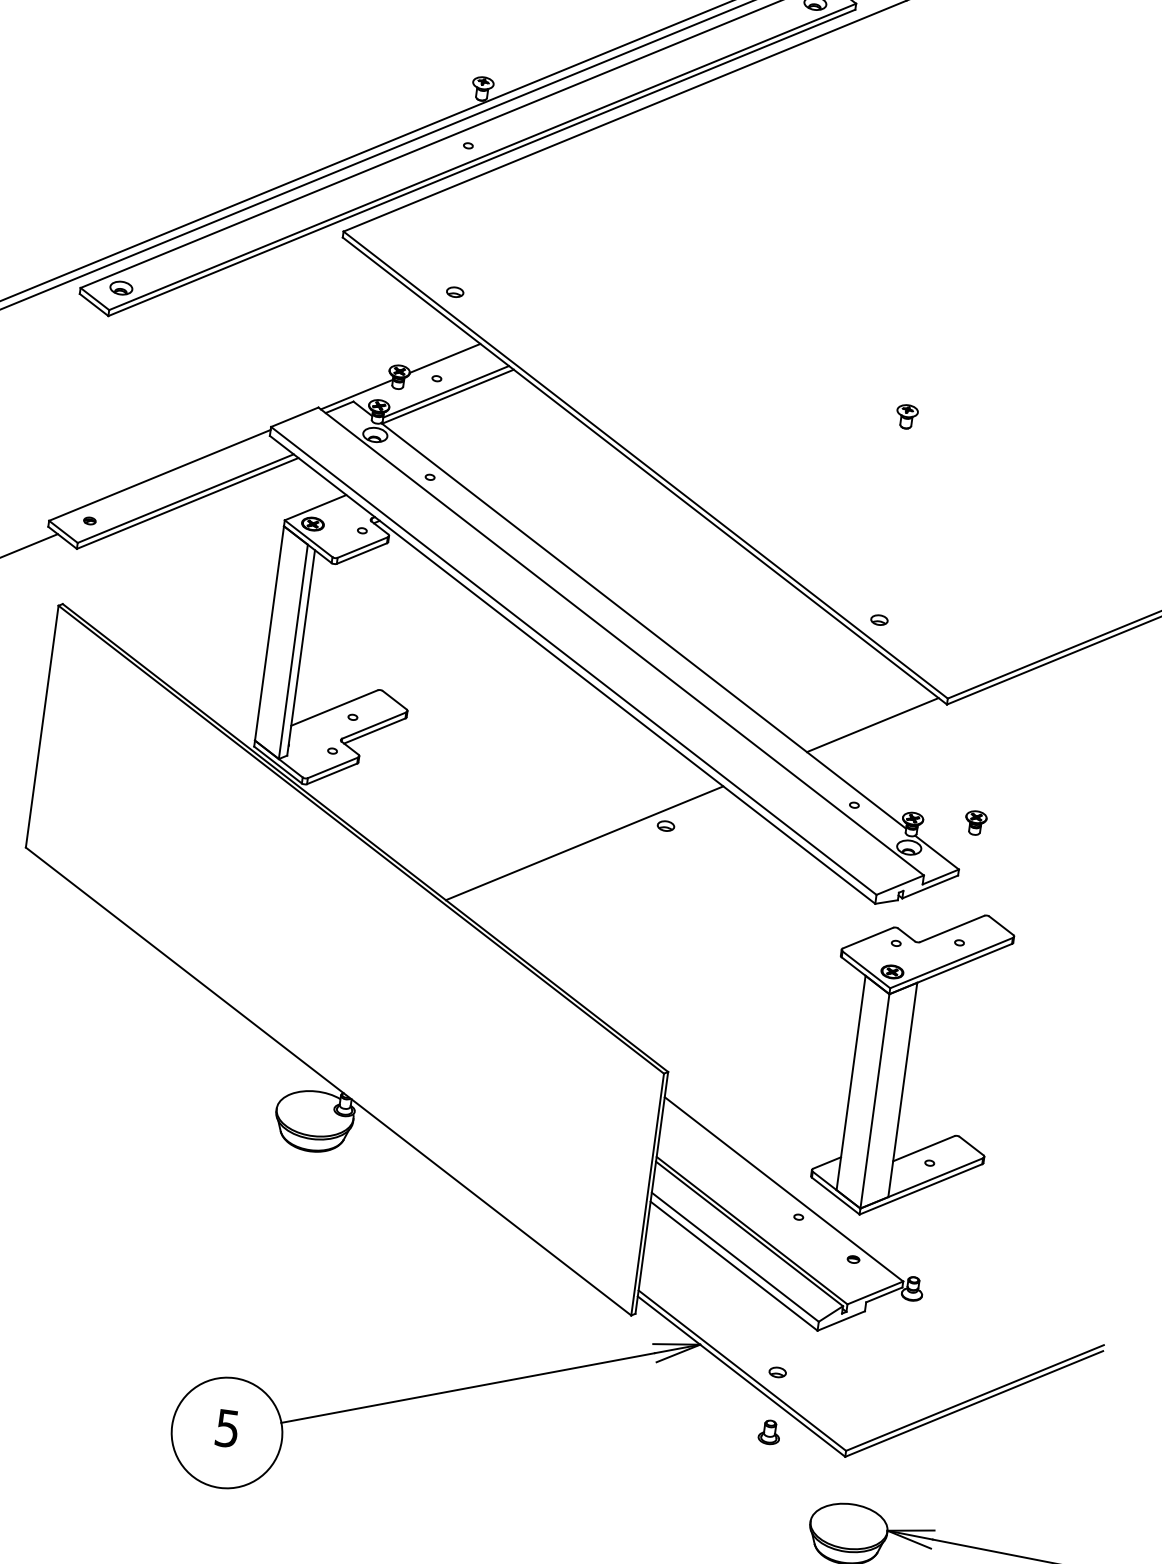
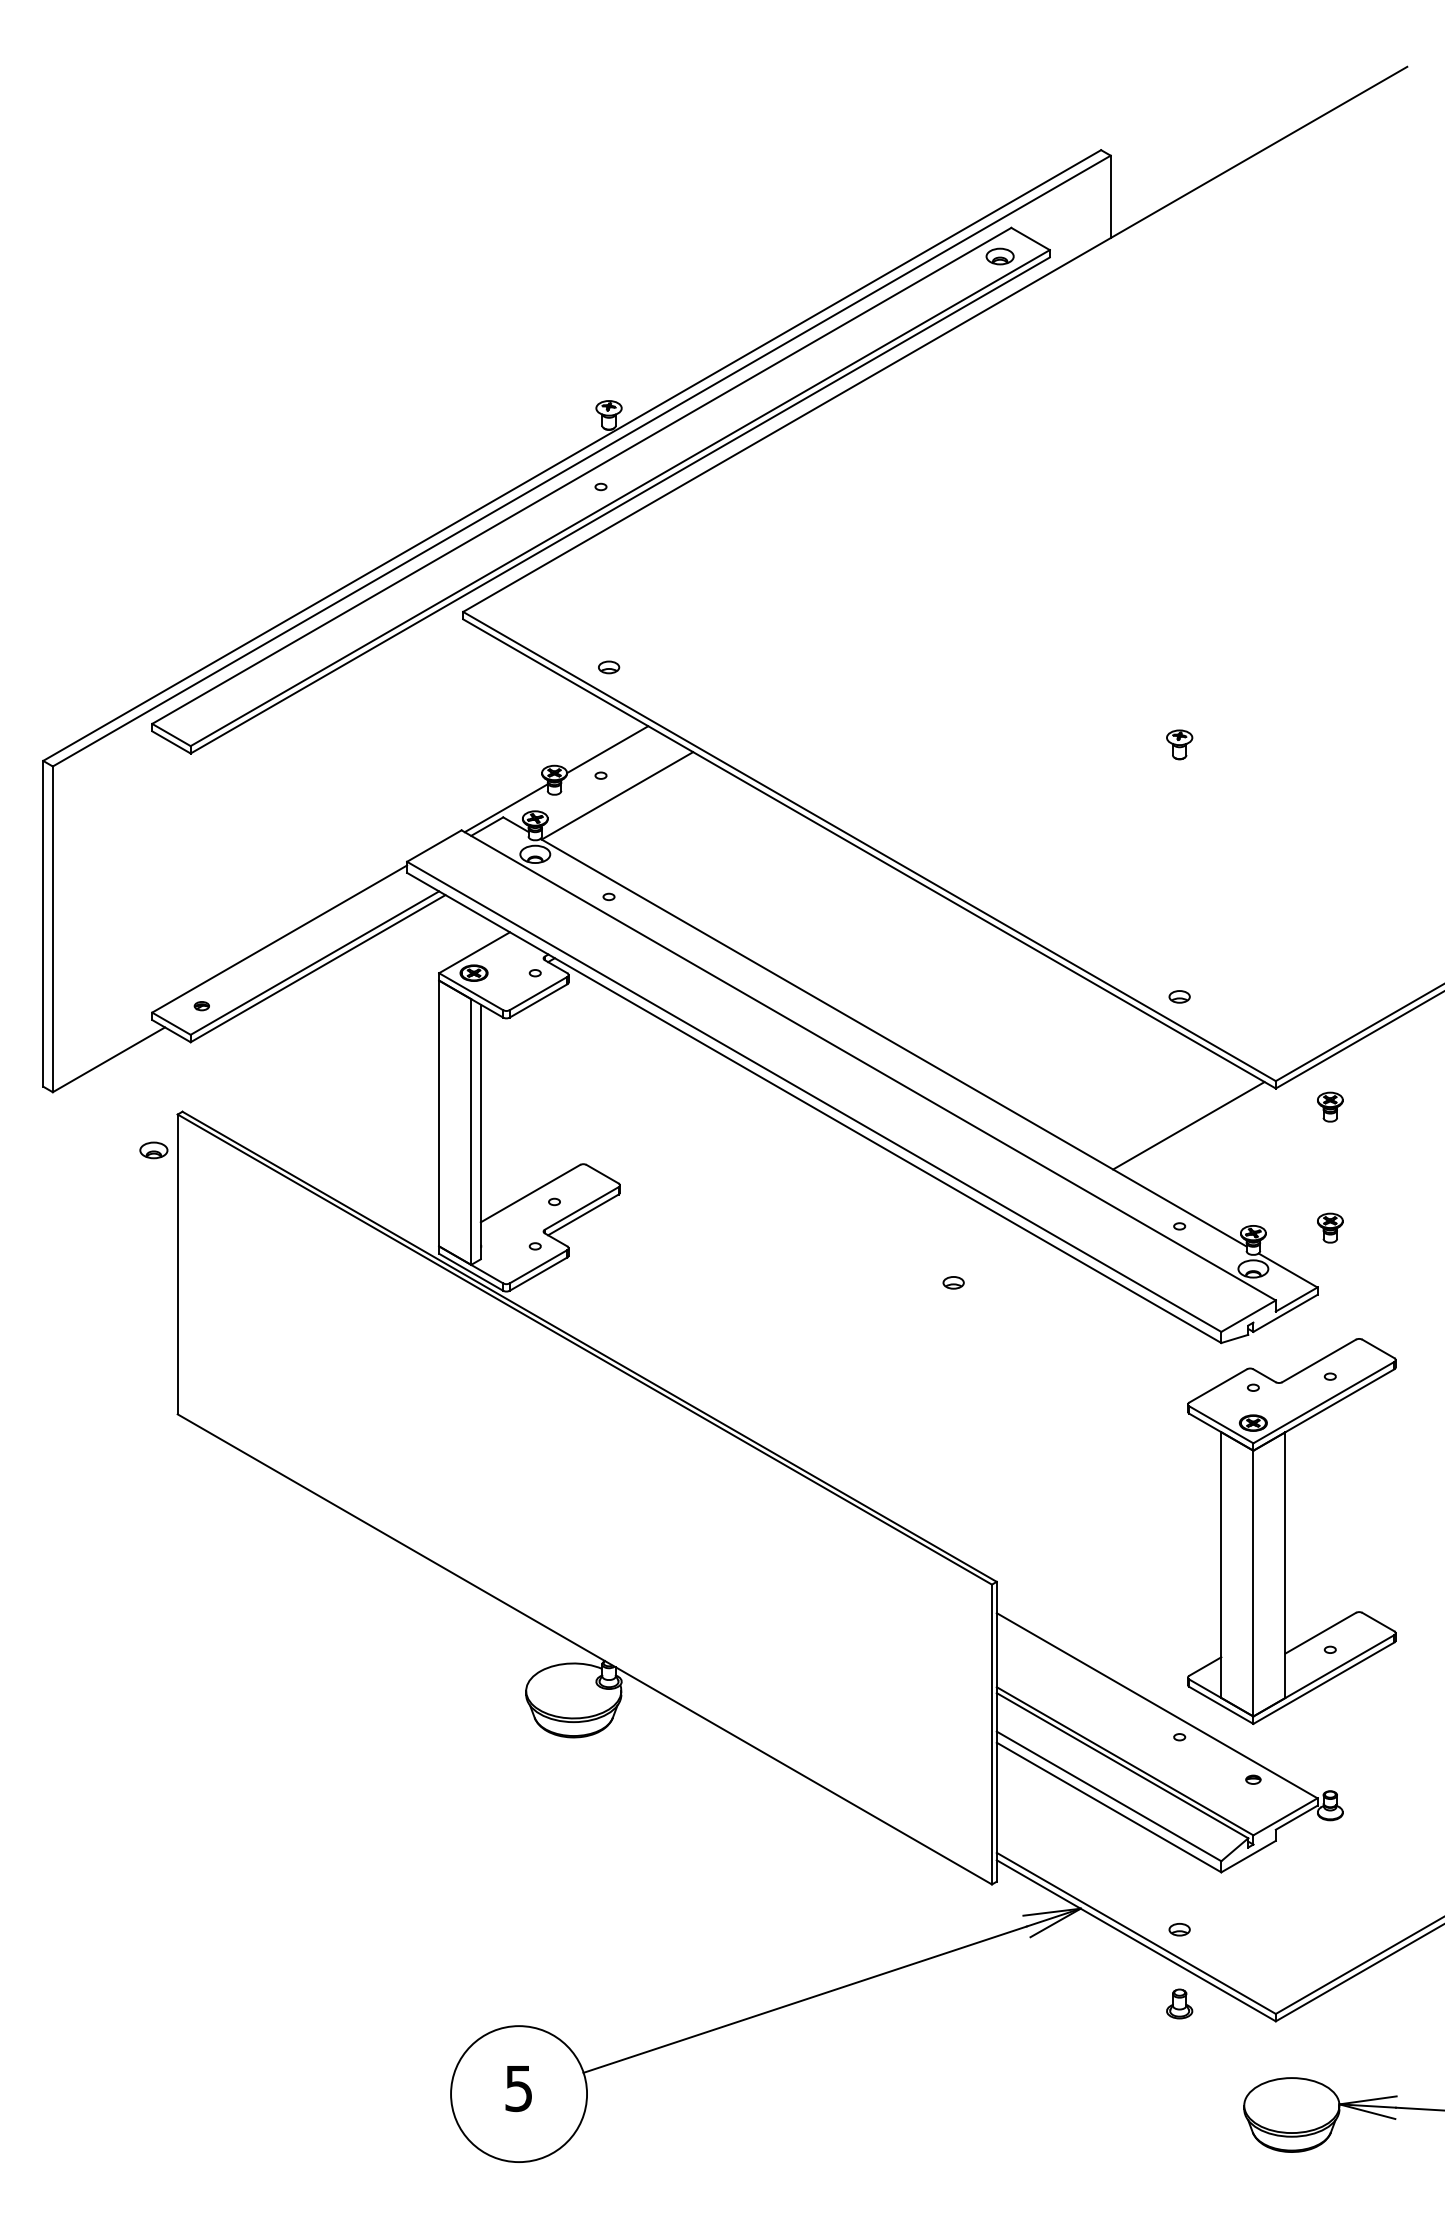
part: (121, 288) -> (153, 1150), moved
line: (446, 391) -> (614, 789), removed
part: (989, 725) -> (1330, 1106), added
line: (583, 843) -> (856, 1317), removed

